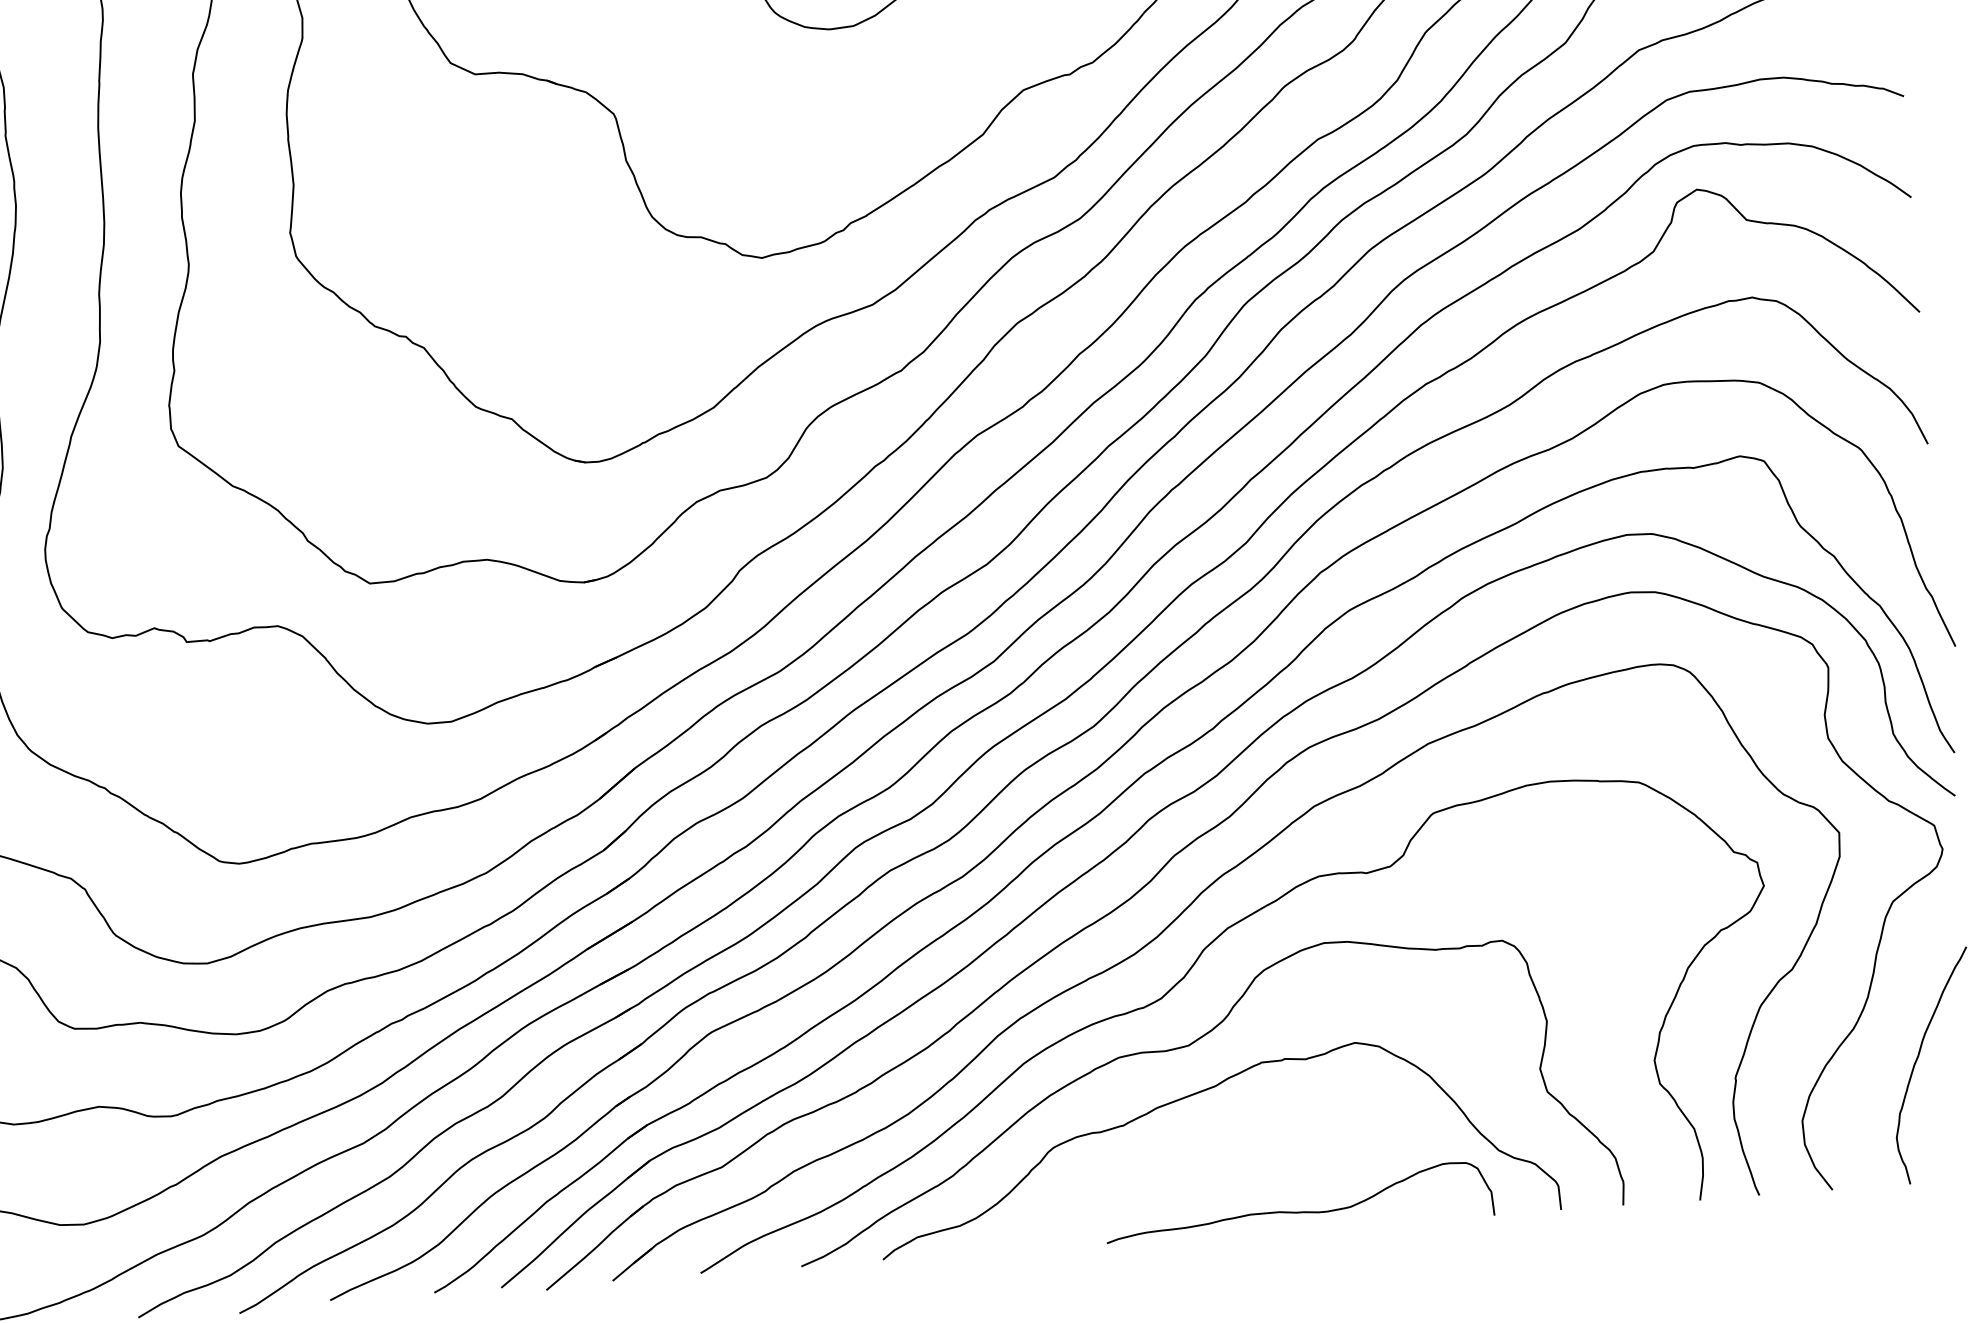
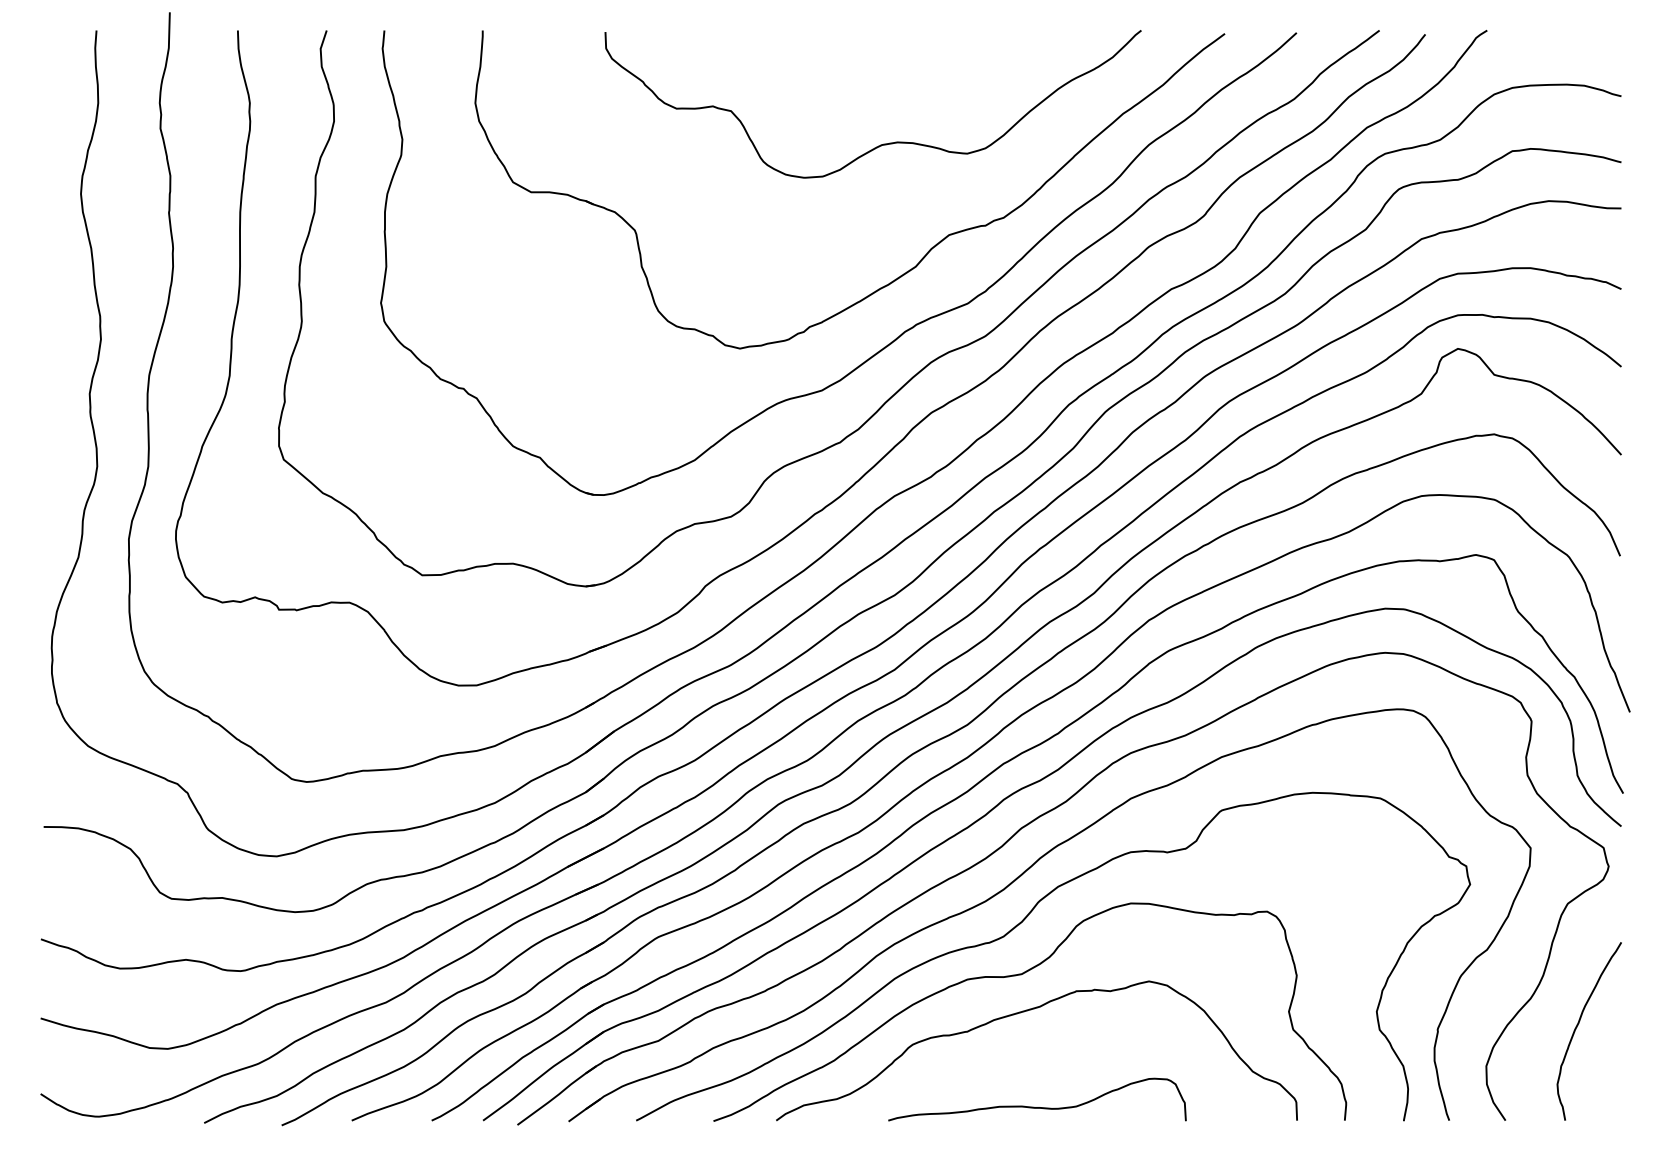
curve: (1300, 1211) -> (1037, 1107), moved

